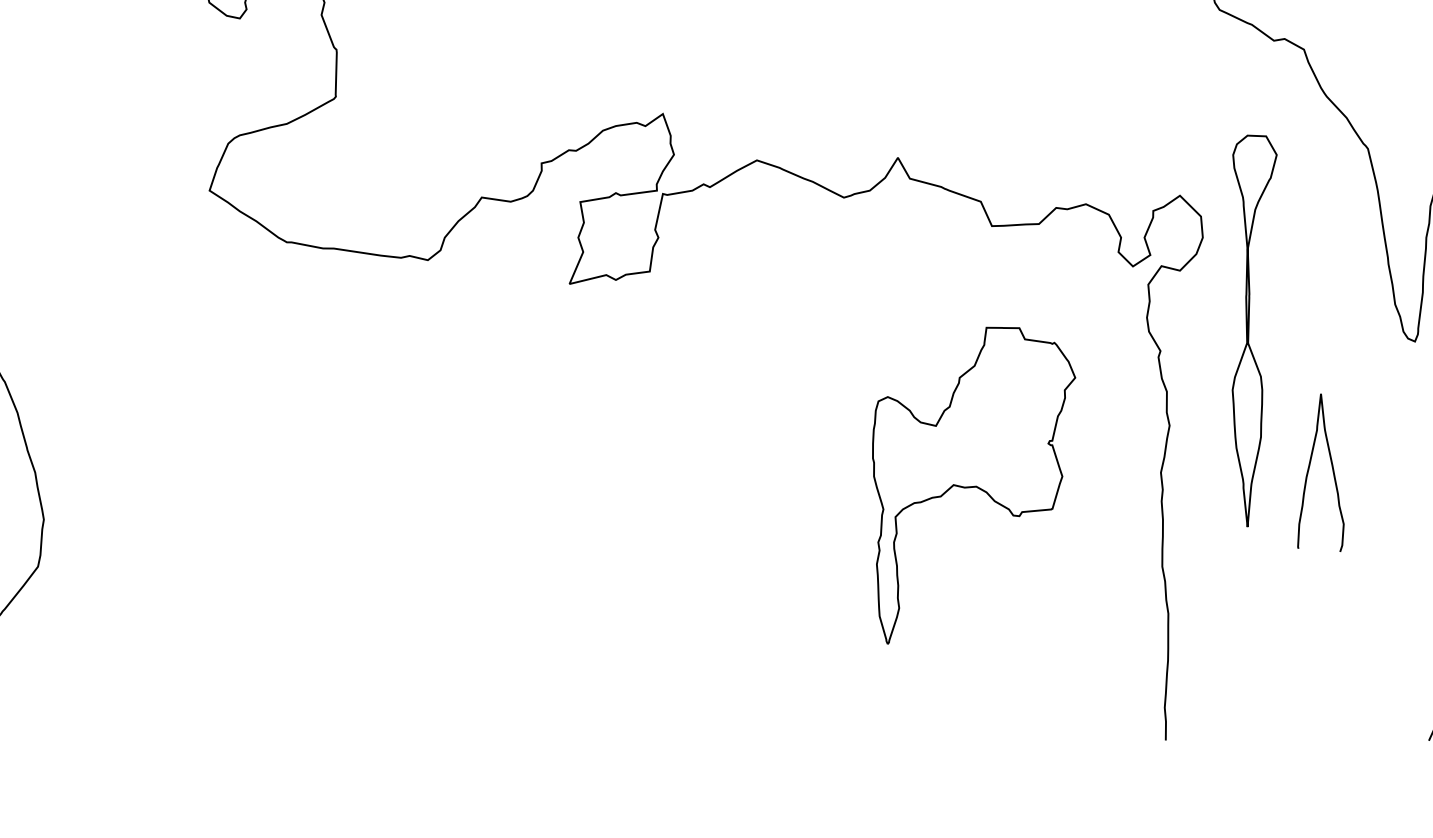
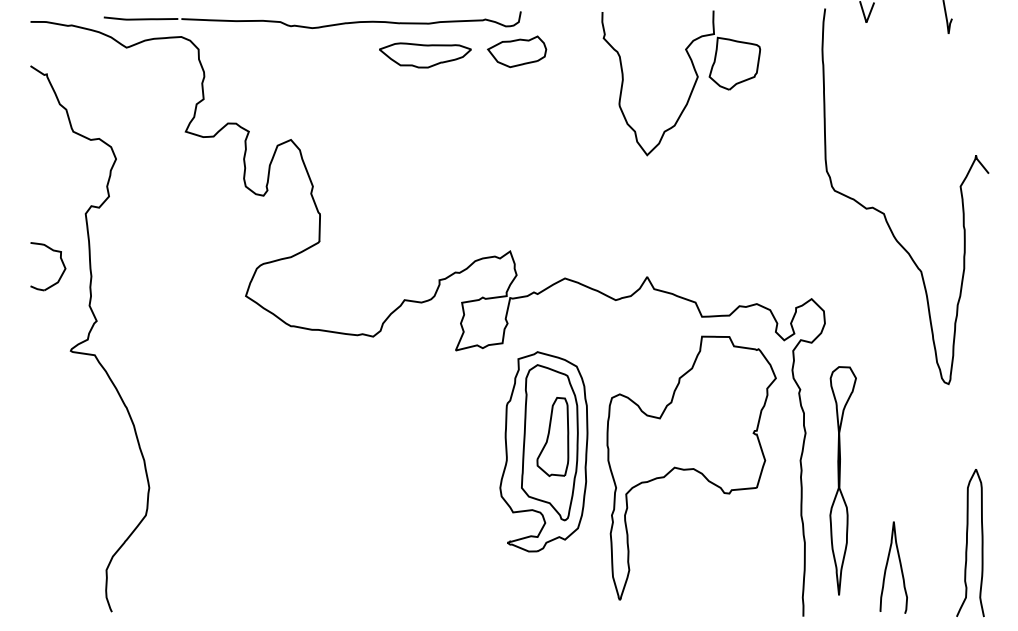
part: (1253, 330) -> (842, 480), moved
part: (720, 457) -> (543, 451), added
curve: (1310, 470) -> (887, 566), moved
part: (973, 484) -> (691, 467), size x1.43

